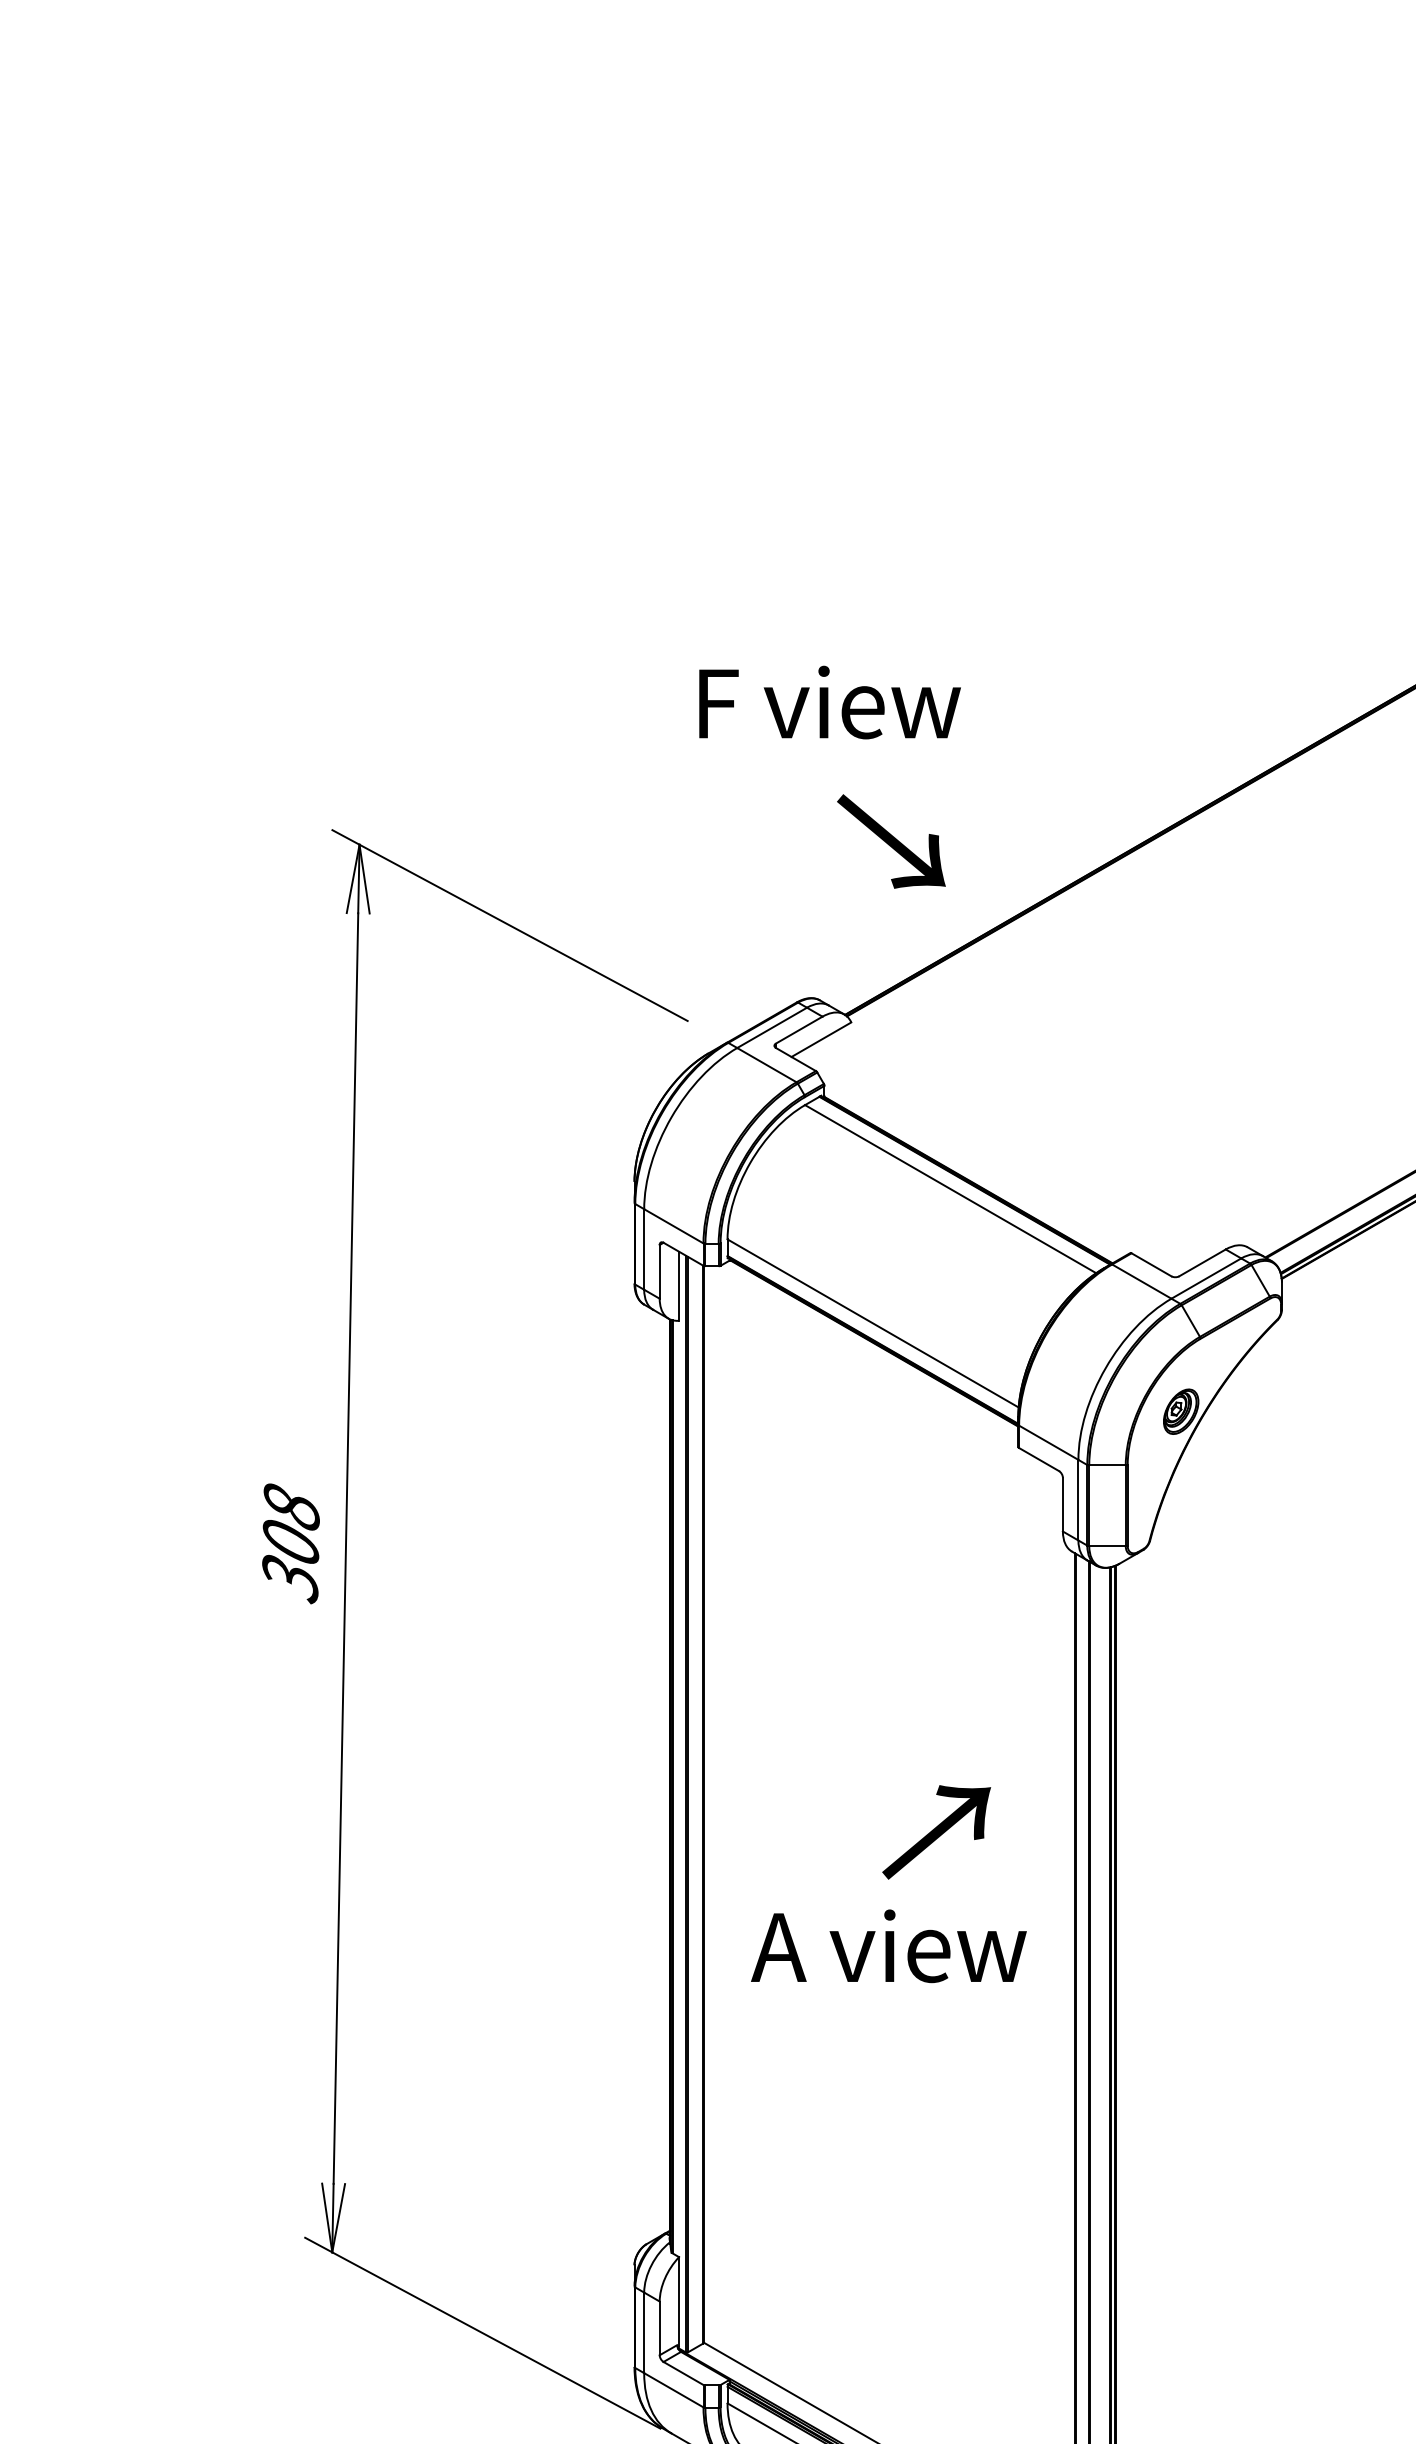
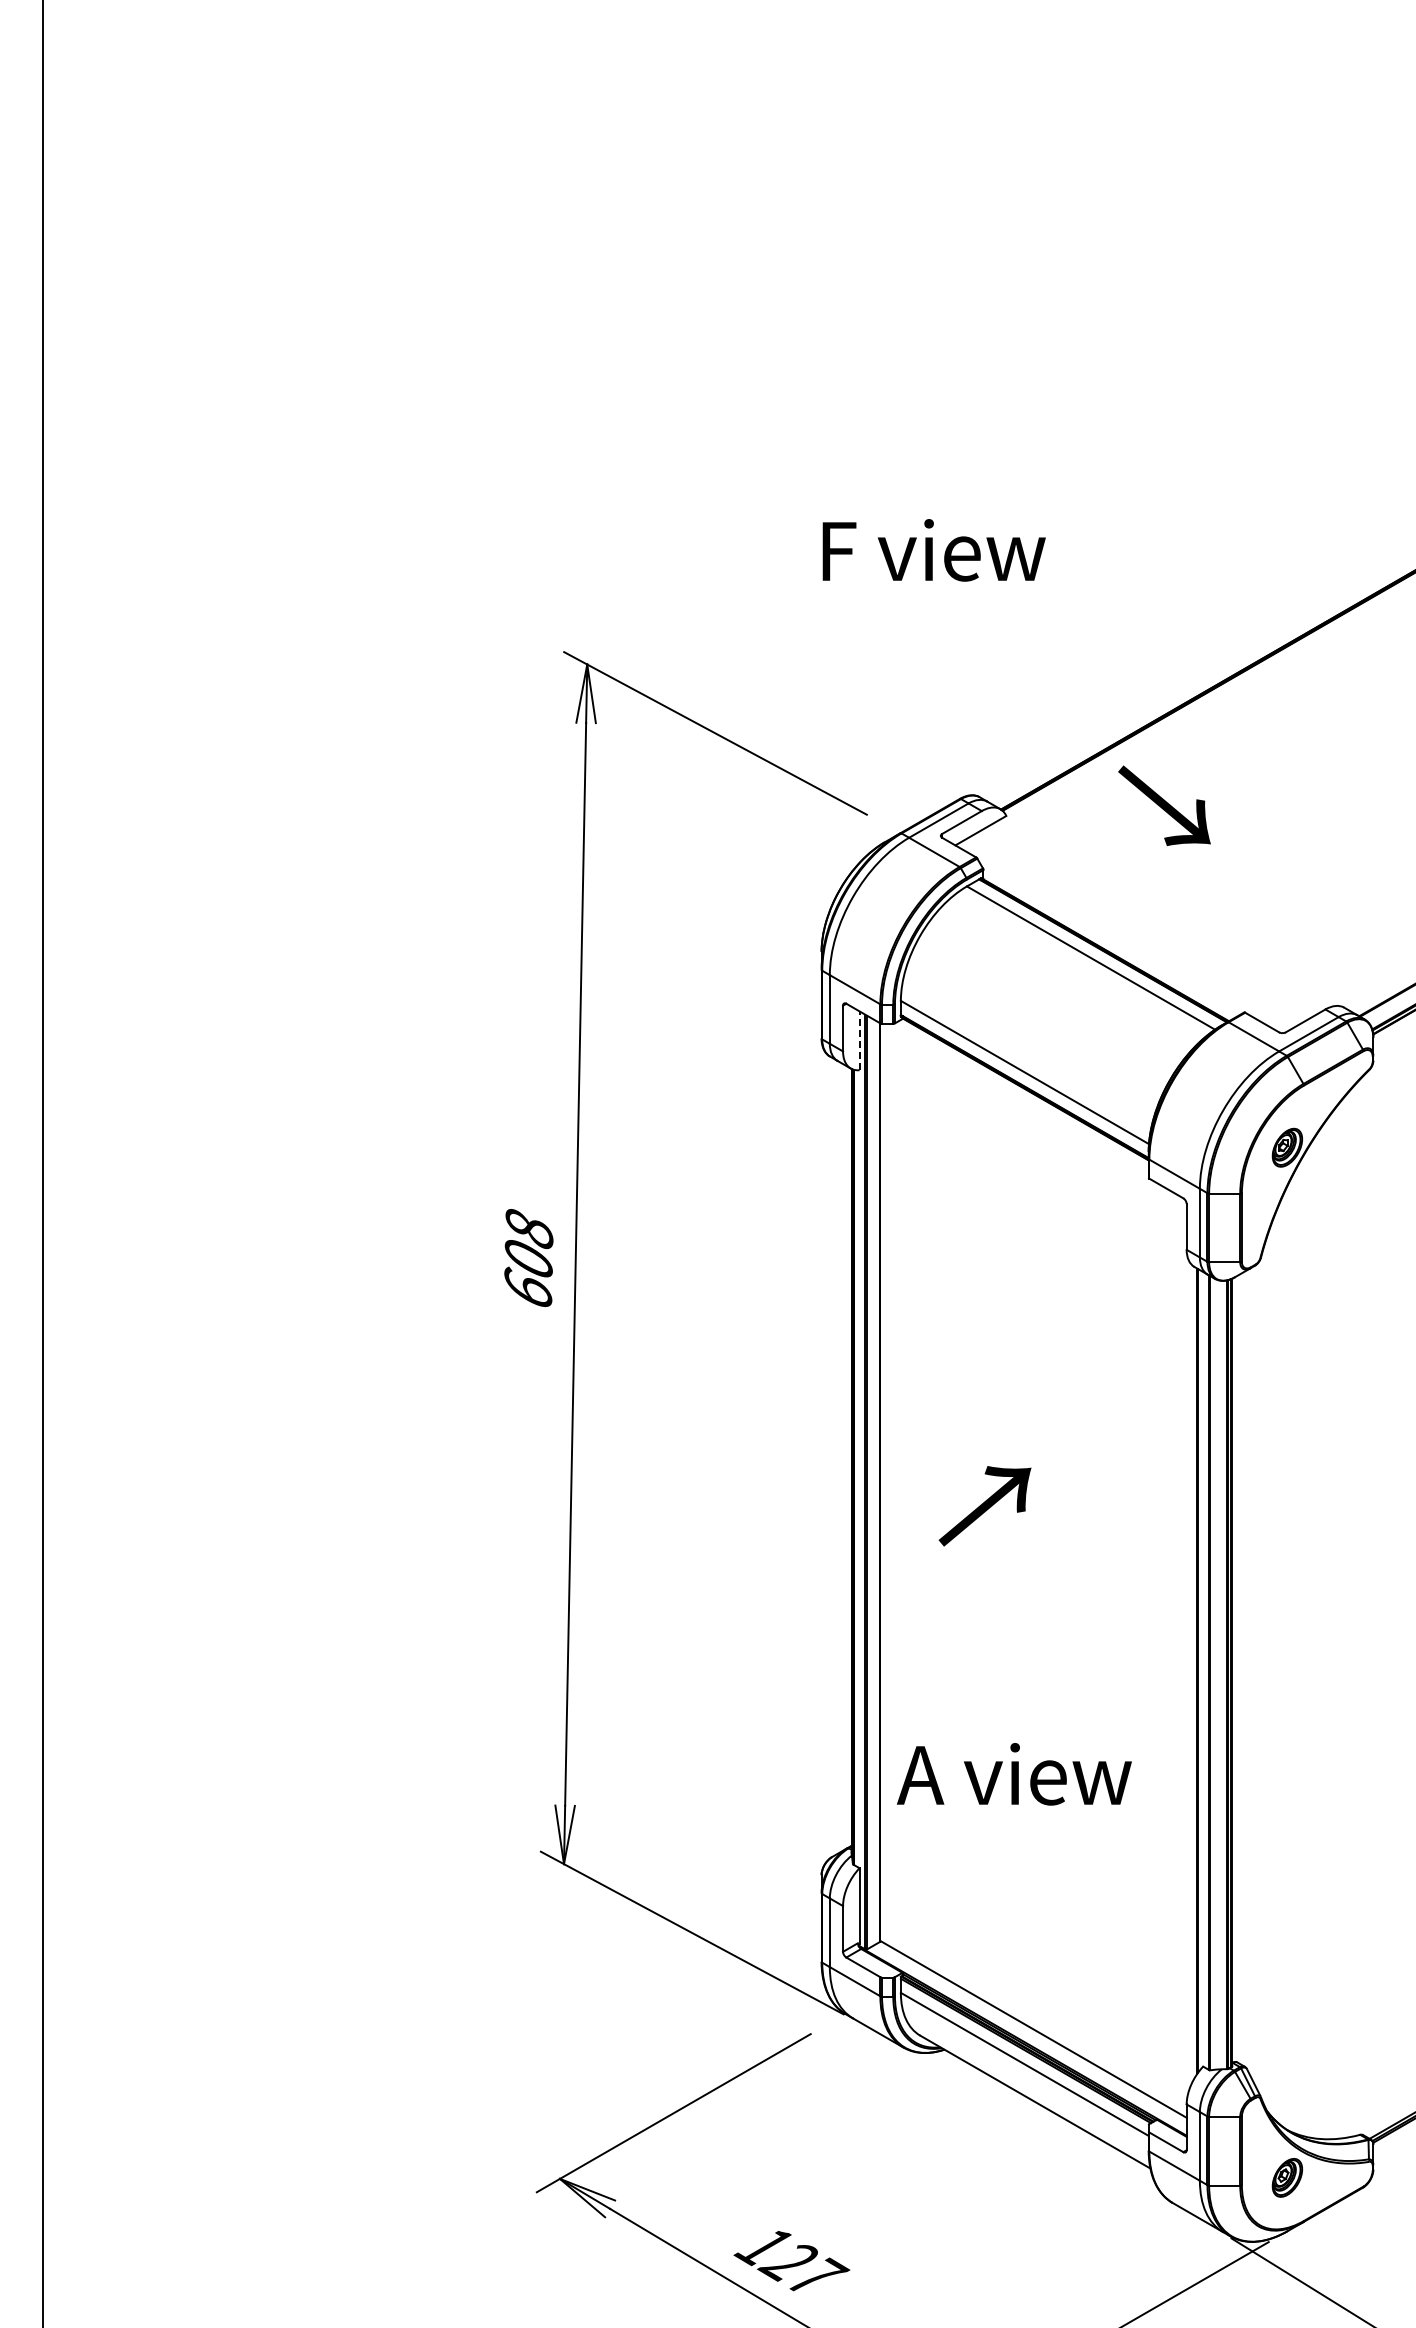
text: (829, 702) -> (933, 550), moved
text: (891, 841) -> (1164, 805), moved
line: (679, 1285) -> (859, 1040), solid -> dashed
text: (290, 1576) -> (528, 1288), 308 -> 608
text: (935, 1832) -> (984, 1506), moved
text: (887, 1946) -> (1013, 1774), moved

